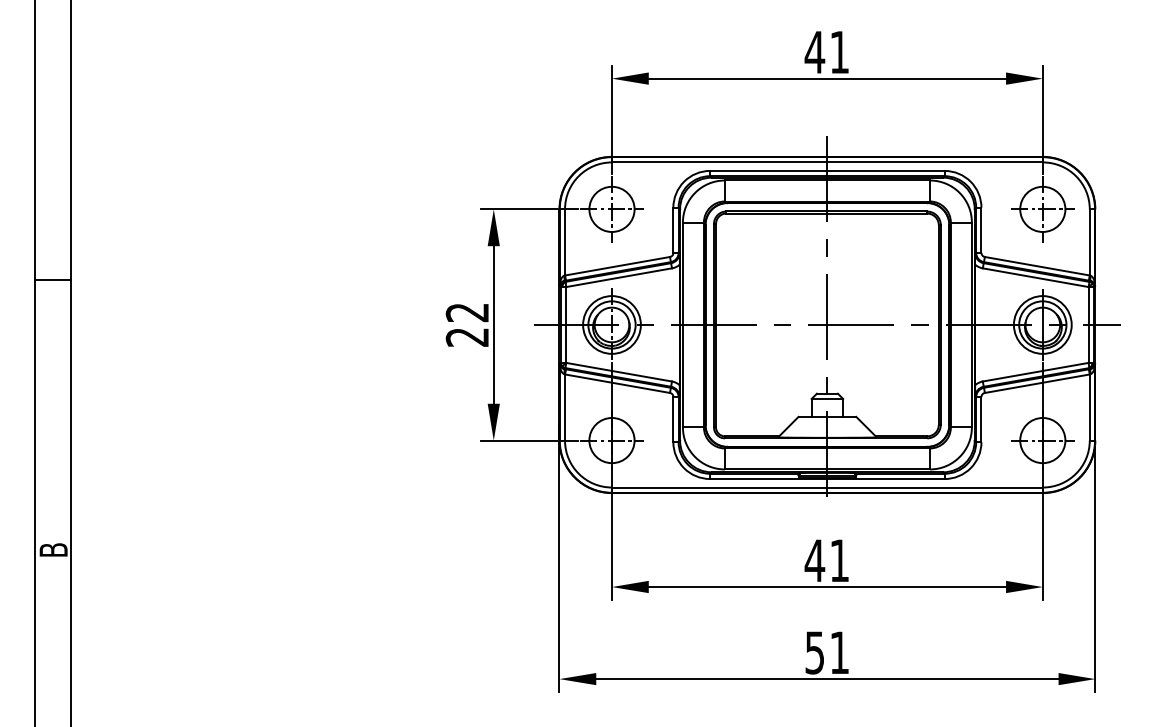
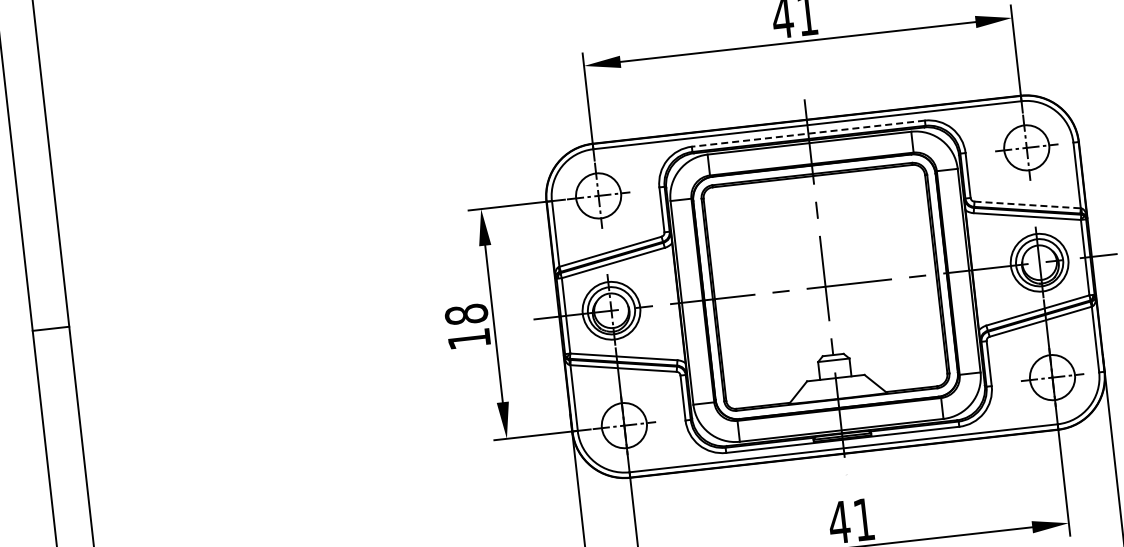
line: (826, 170) -> (807, 133), solid -> dashed
line: (1037, 266) -> (1027, 205), solid -> dashed
text: (467, 324) -> (467, 326), 22 -> 18

